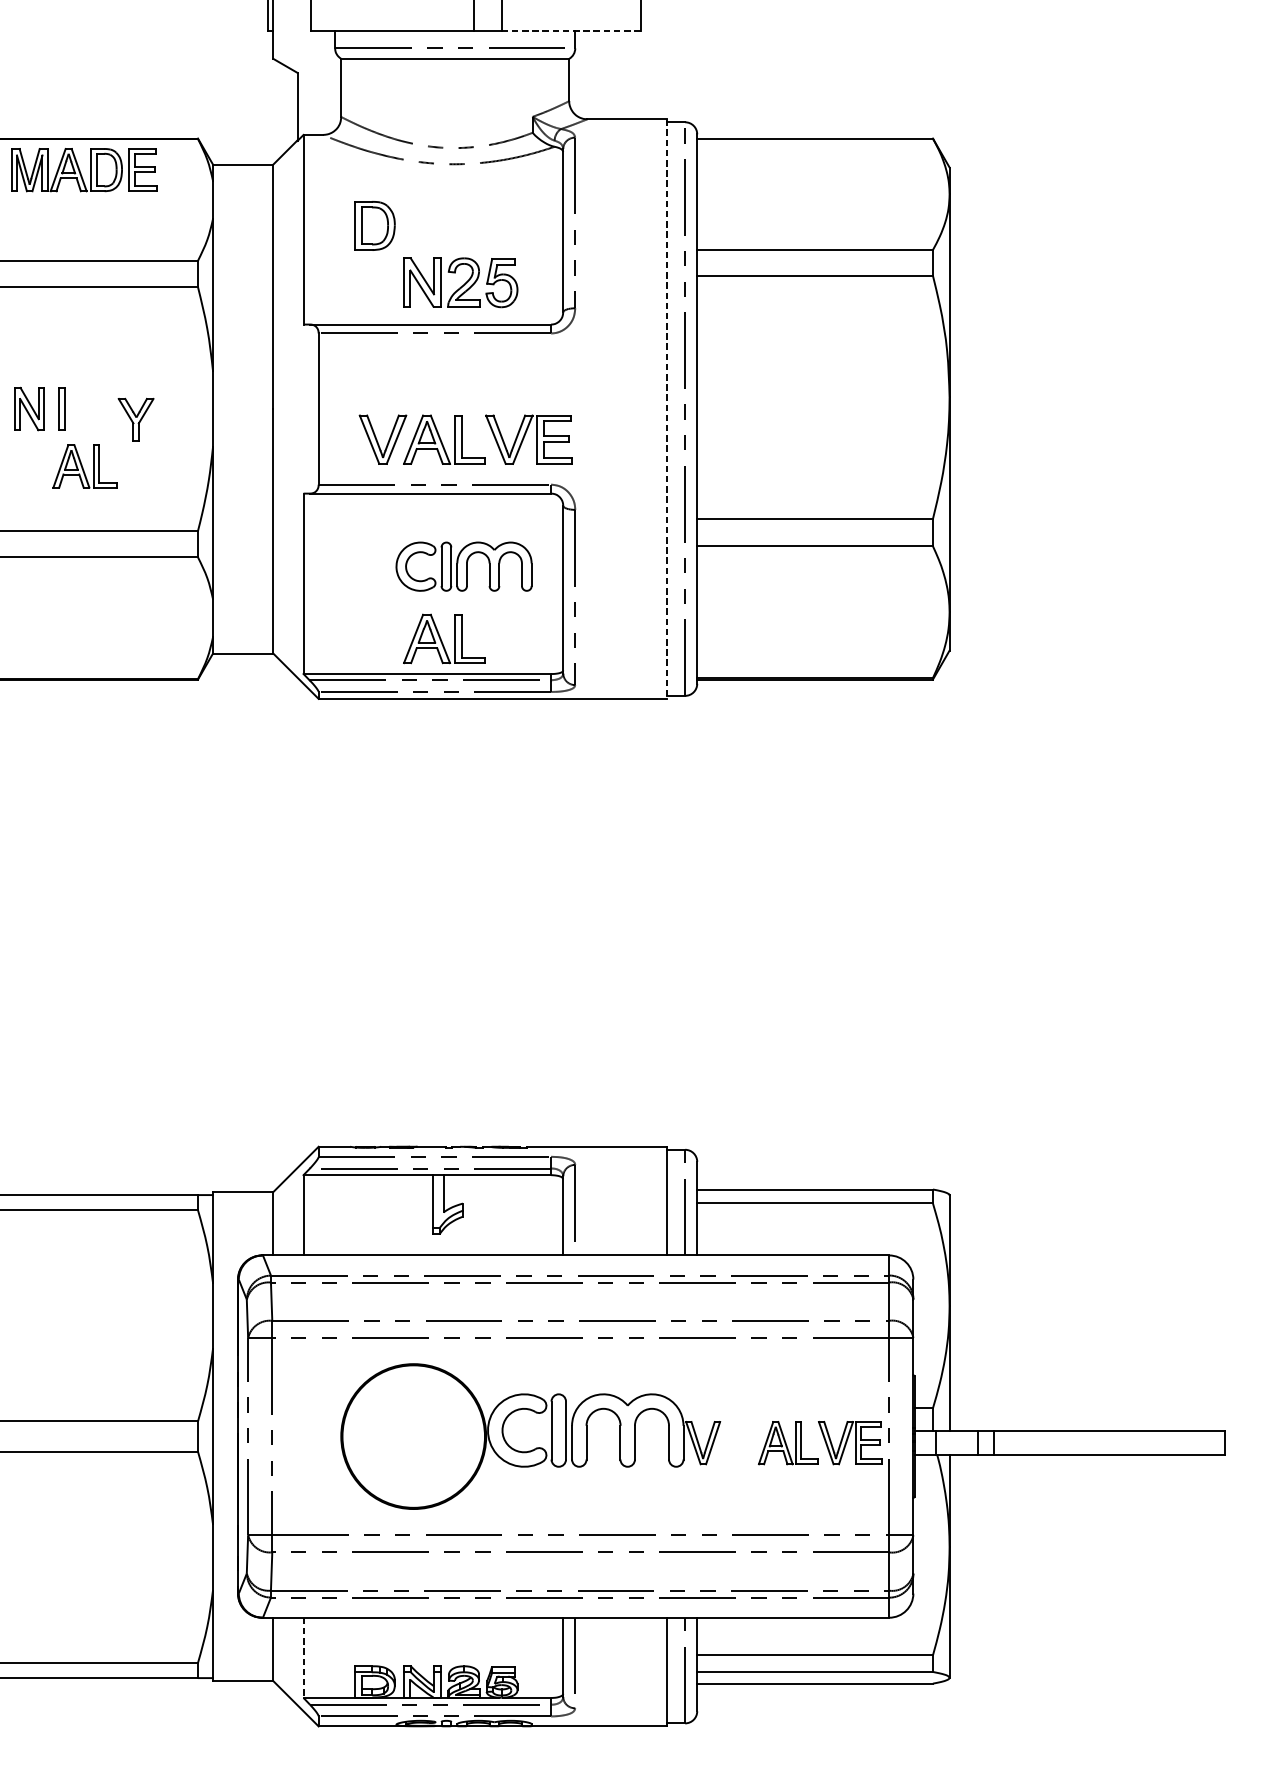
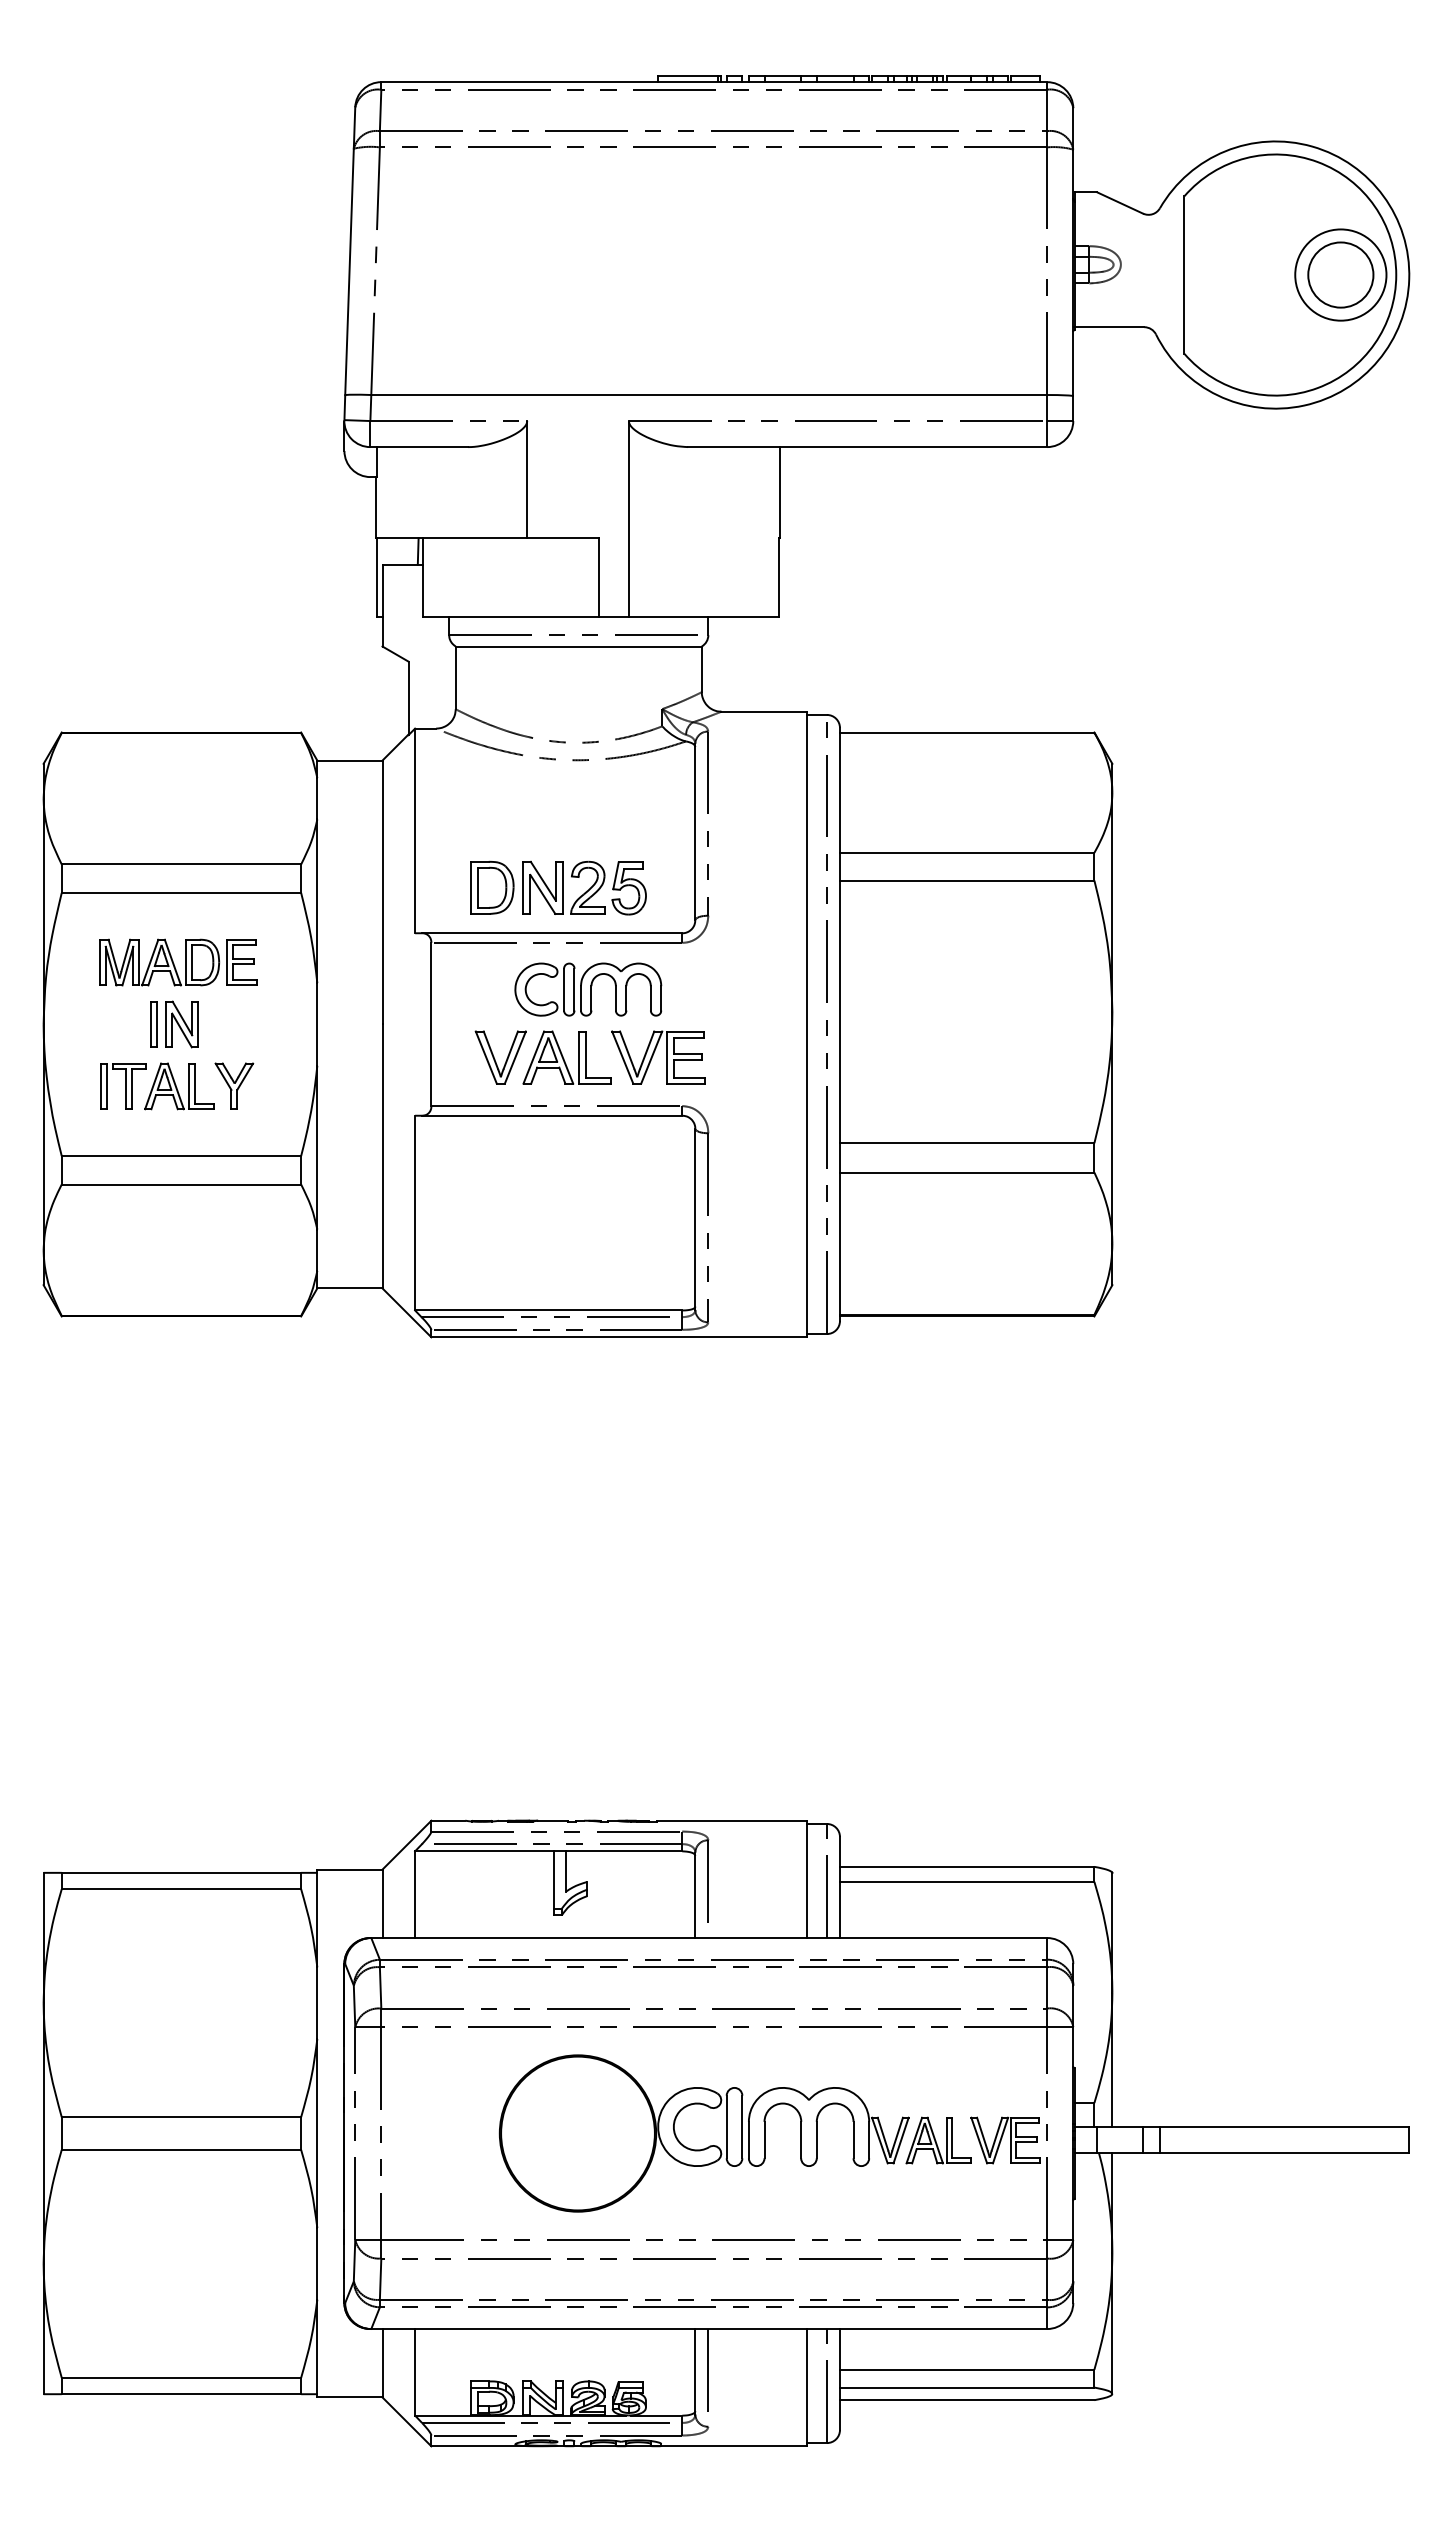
line: (571, 31) -> (704, 616), dashed -> solid
part: (84, 170) -> (178, 962), moved
part: (375, 225) -> (492, 887), moved
part: (28, 409) -> (181, 1024), moved
line: (667, 409) -> (807, 1024), dashed -> solid
part: (136, 419) -> (234, 1085), moved
part: (33, 466) -> (123, 1086), added
part: (464, 566) -> (588, 989), moved
part: (443, 638) -> (566, 1272), removed
part: (535, 1447) -> (709, 2145), moved
line: (303, 1658) -> (415, 2372), dashed -> solid

